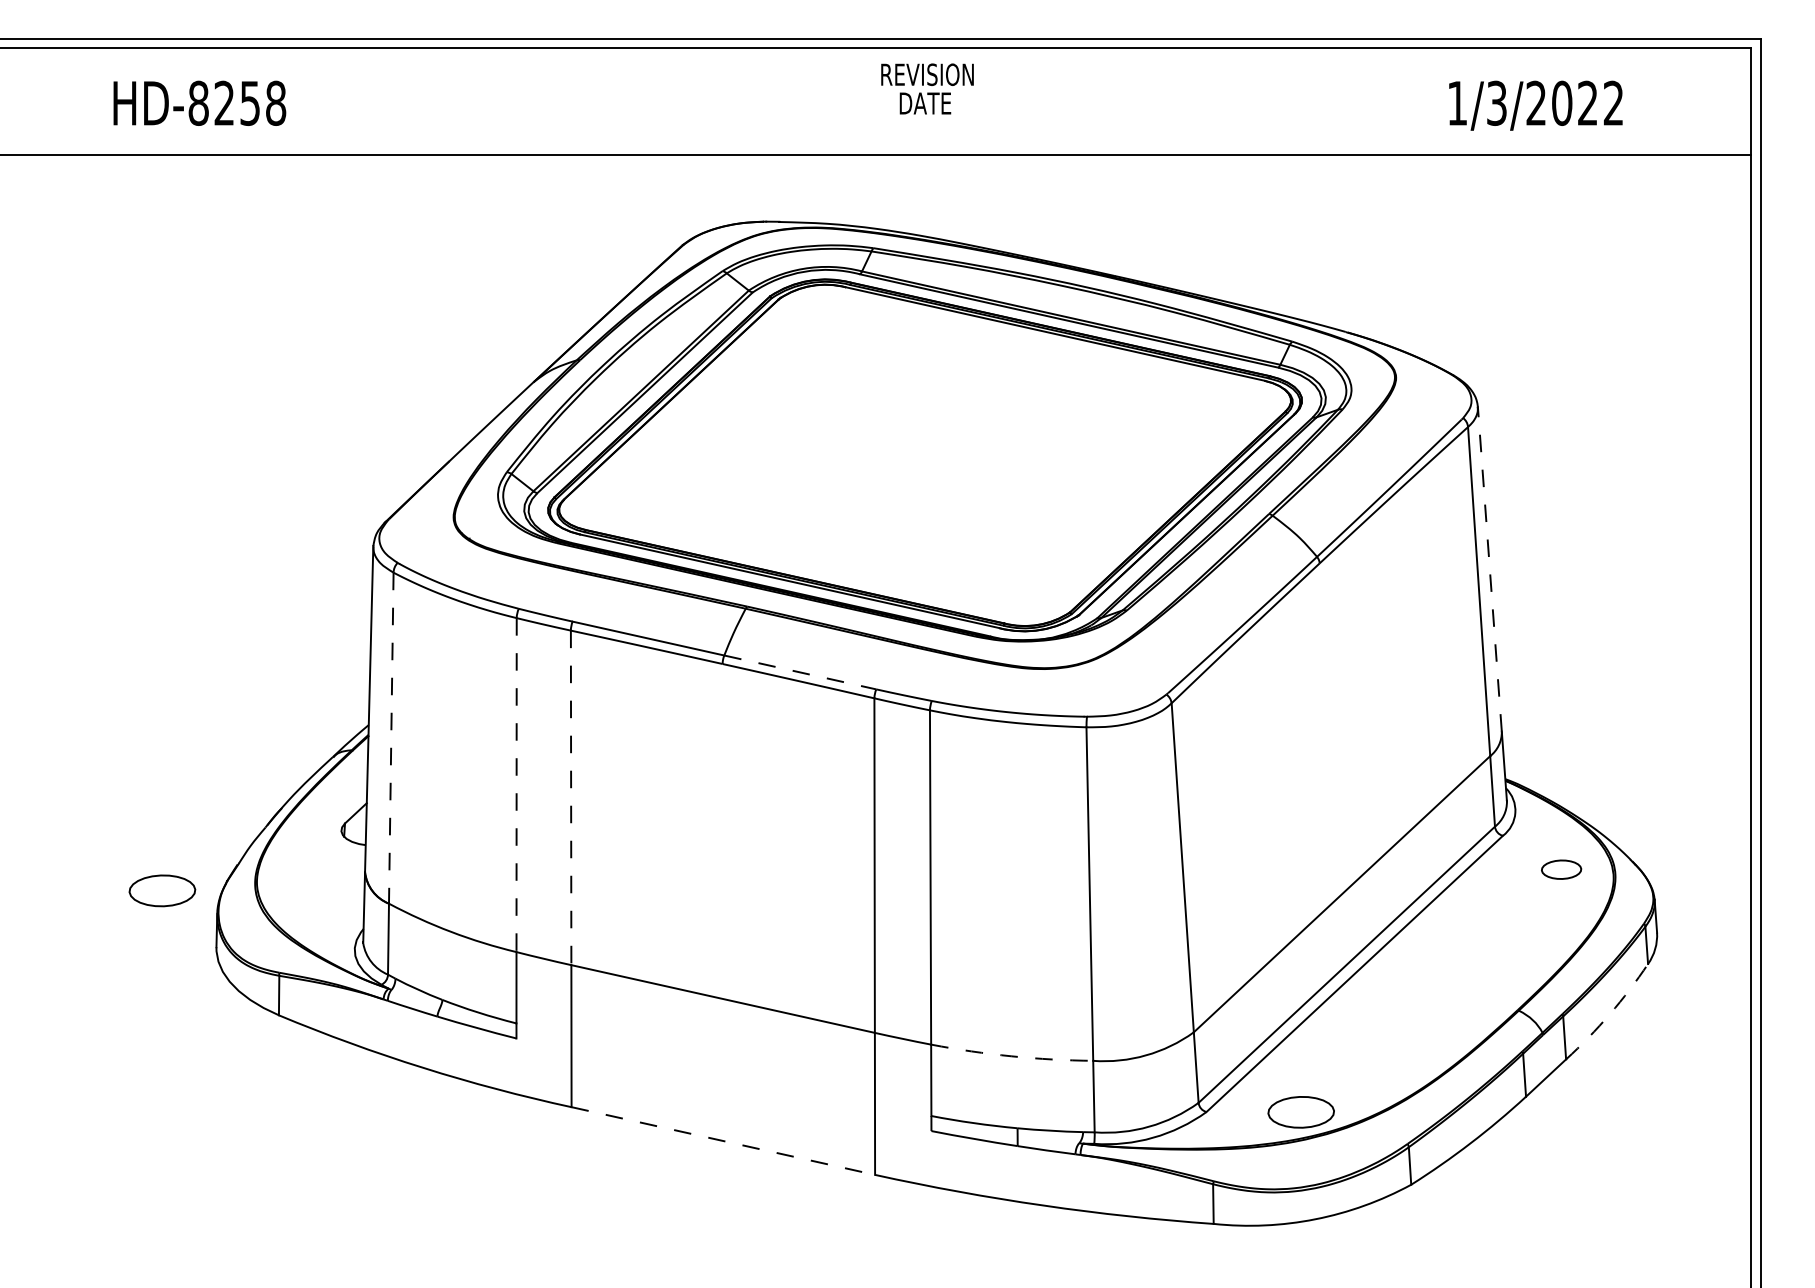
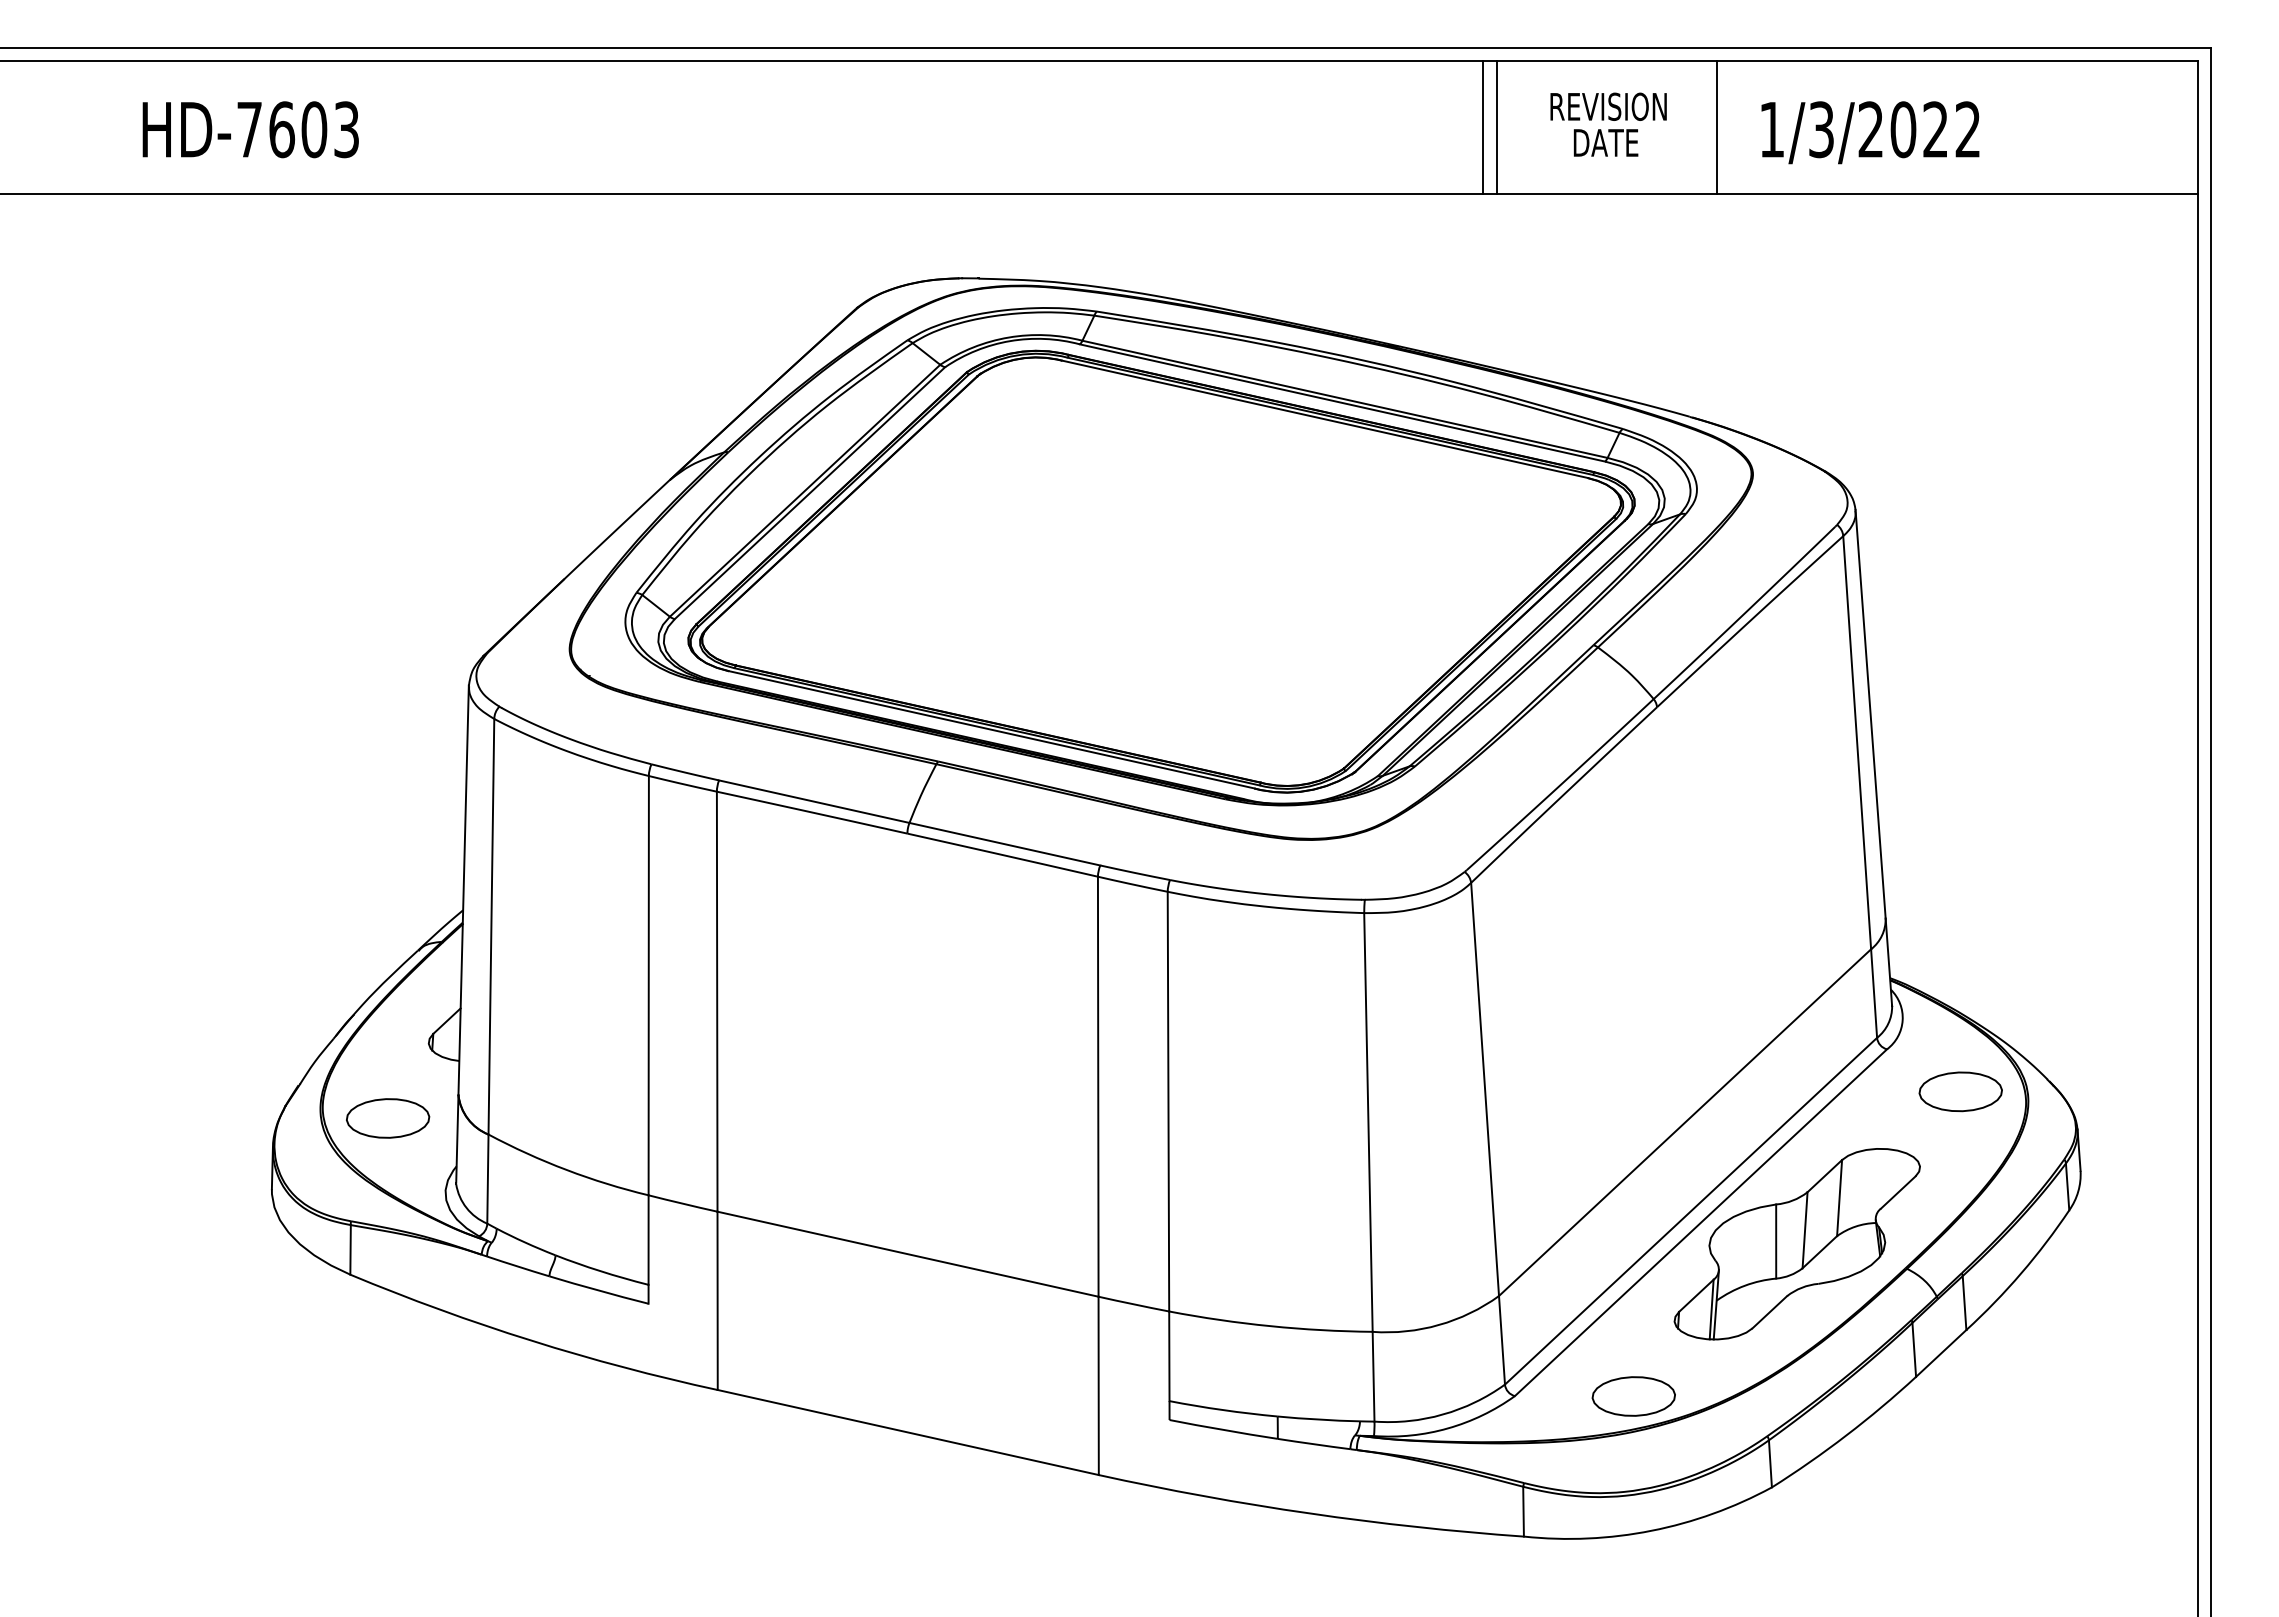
text: (927, 88) -> (1608, 124), moved
line: (1181, 101) -> (1483, 127), added
line: (1192, 101) -> (1497, 127), added
line: (1367, 101) -> (1717, 127), added
text: (237, 103) -> (298, 129), HD-8258 -> HD-7603
text: (1535, 105) -> (1870, 132), moved
line: (1489, 569) -> (1870, 714), dashed -> solid
line: (799, 672) -> (1004, 844), dashed -> solid
line: (391, 737) -> (491, 926), dashed -> solid
line: (516, 784) -> (648, 985), dashed -> solid
line: (571, 798) -> (717, 1002), dashed -> solid
part: (1561, 869) -> (1960, 1091), size x1.67
part: (162, 890) -> (388, 1118), moved
part: (1430, 991) -> (1796, 1244), added
arc: (1610, 1014) -> (2021, 1273), dashed -> solid
arc: (1011, 1056) -> (1270, 1326), dashed -> solid
line: (723, 1141) -> (908, 1432), dashed -> solid

